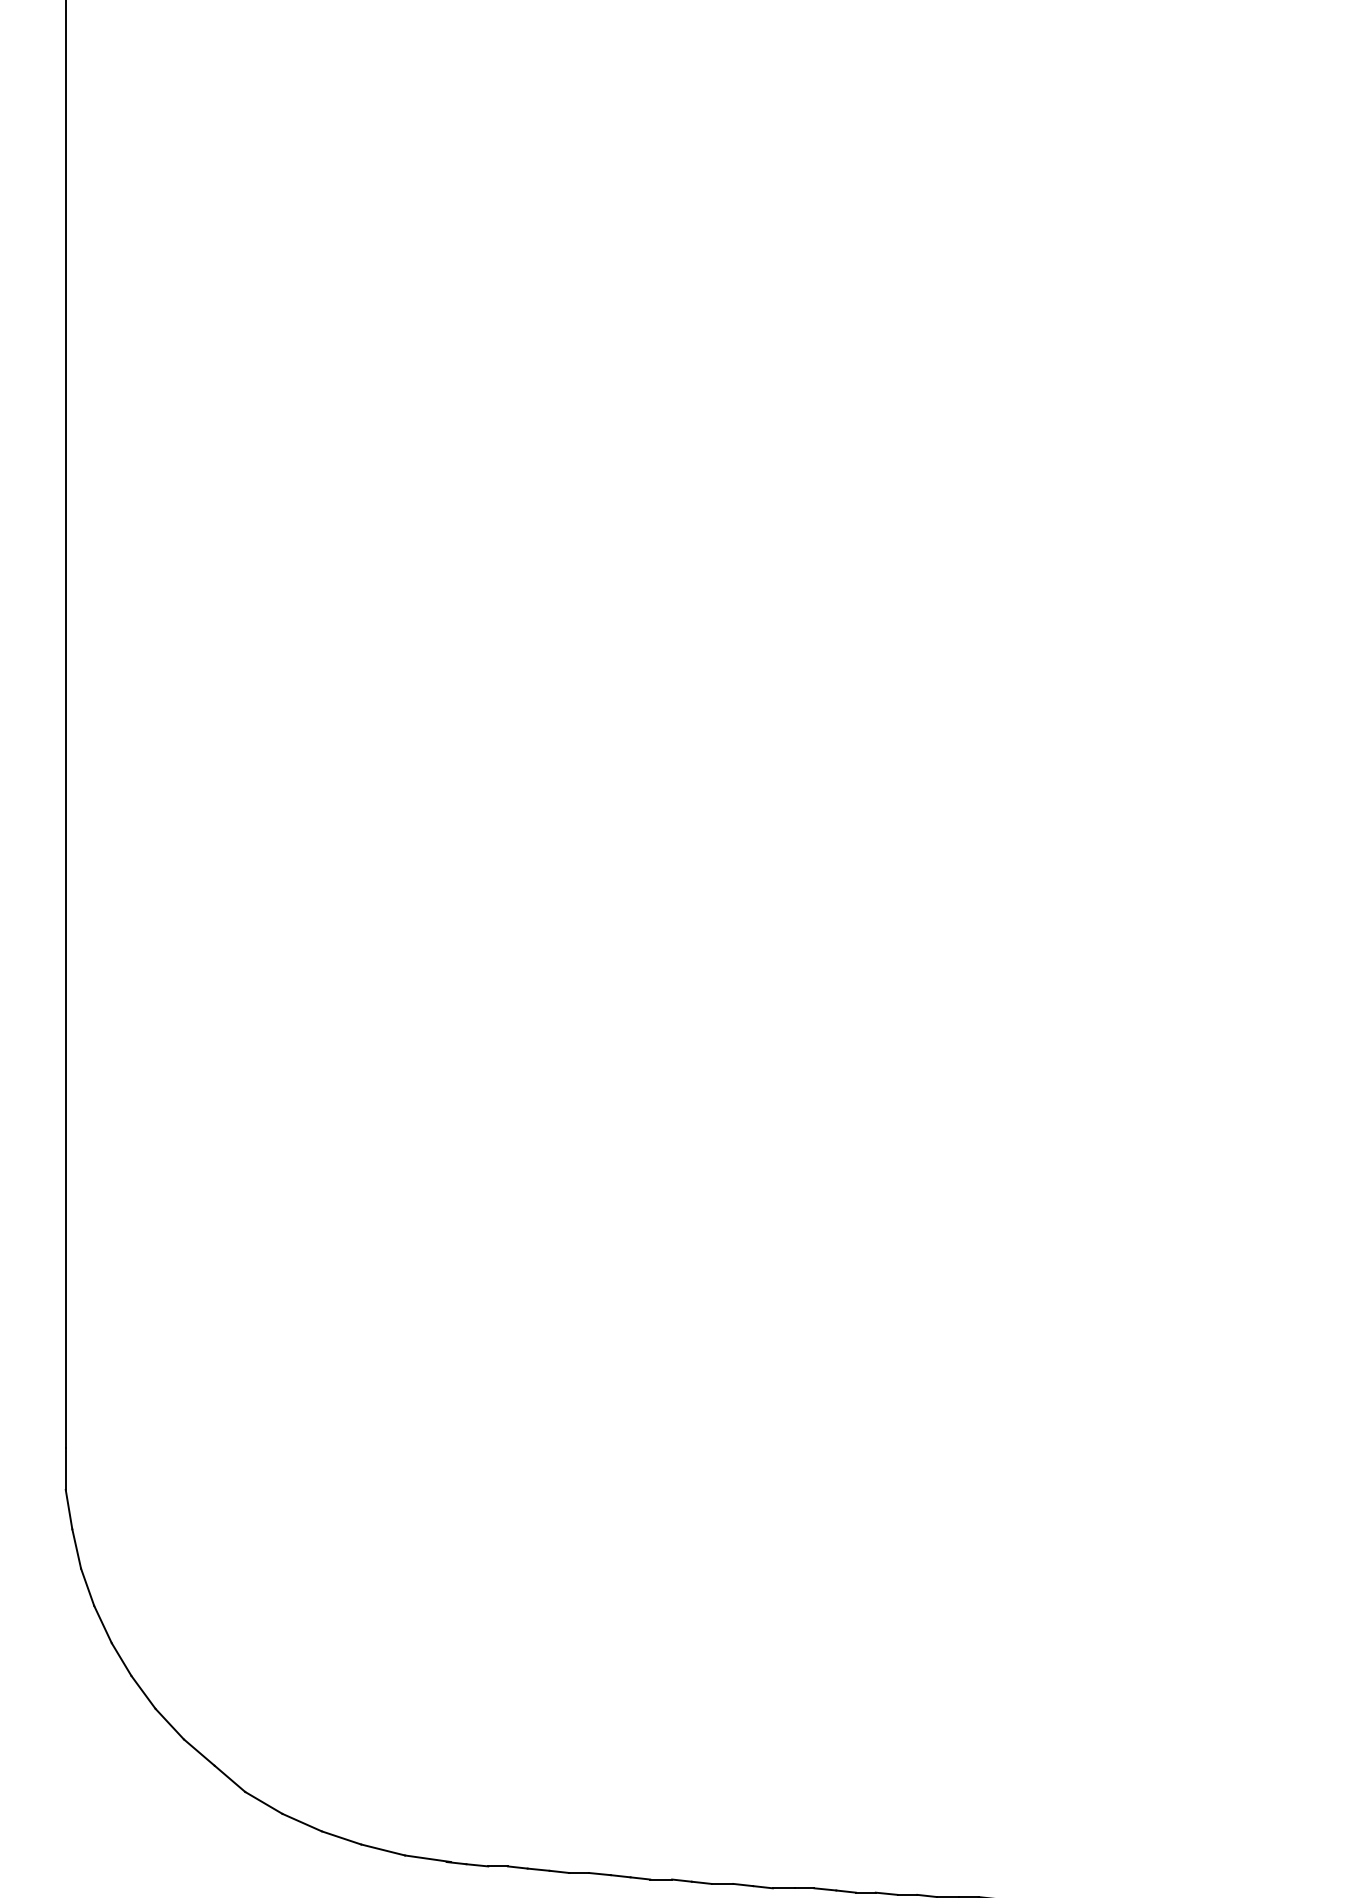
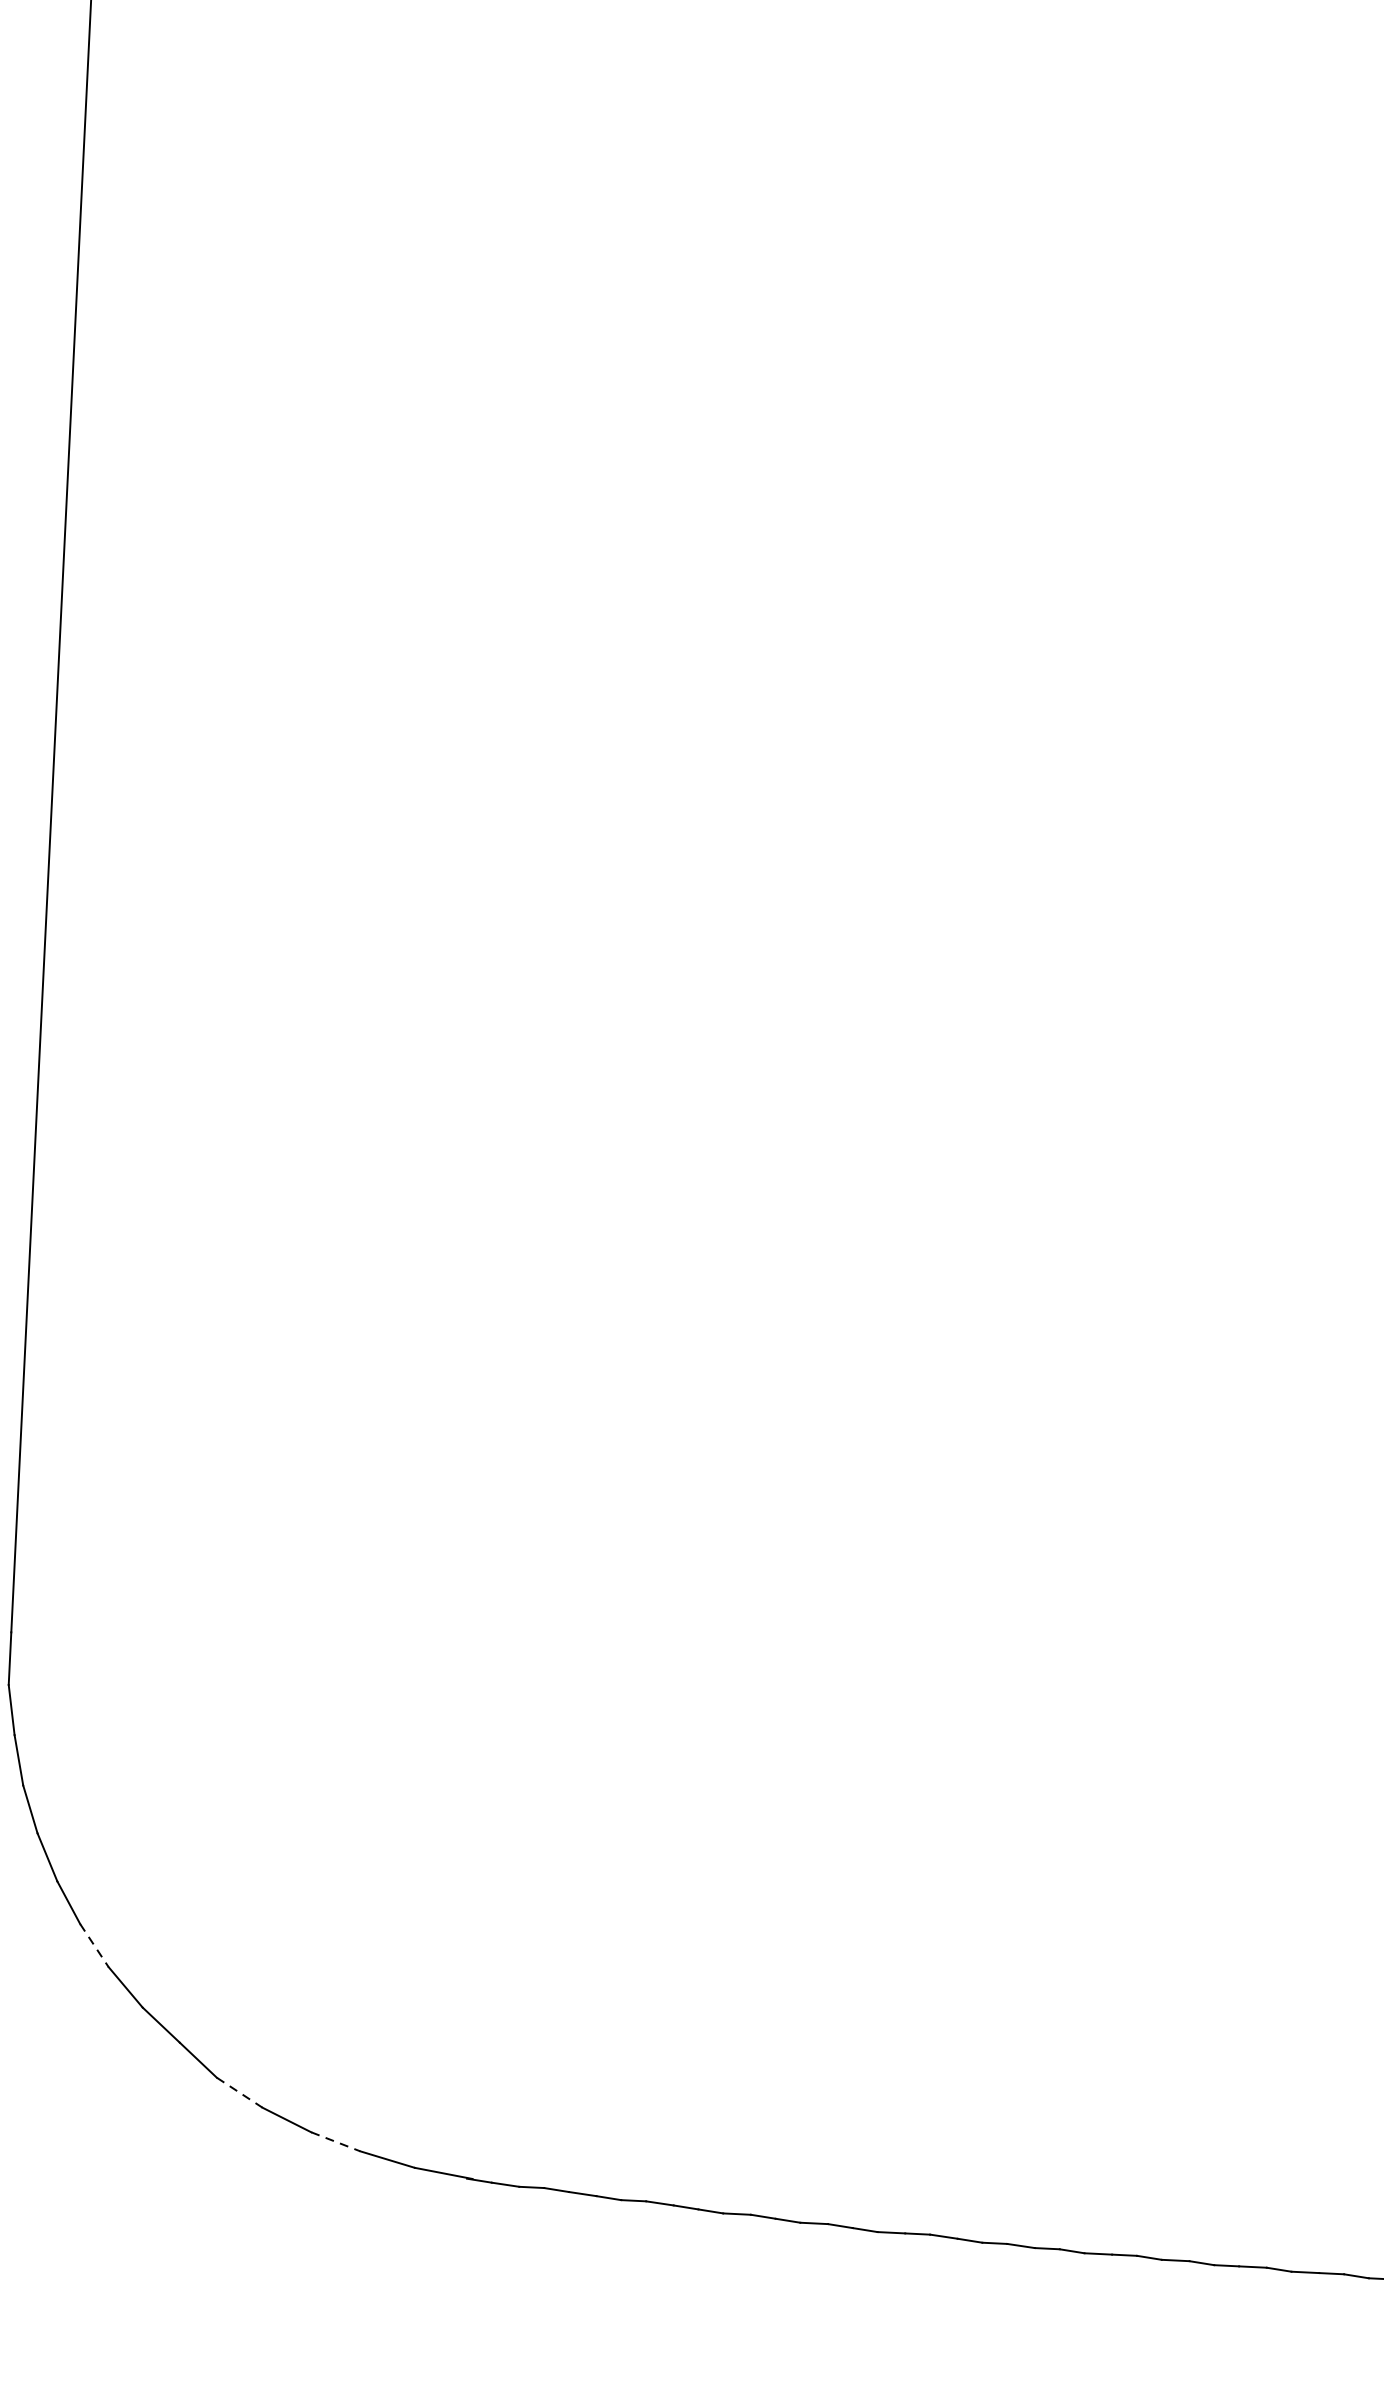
line: (143, 1692) -> (94, 1945), solid -> dashed
line: (263, 1802) -> (239, 2092), solid -> dashed
line: (341, 1837) -> (335, 2141), solid -> dashed

